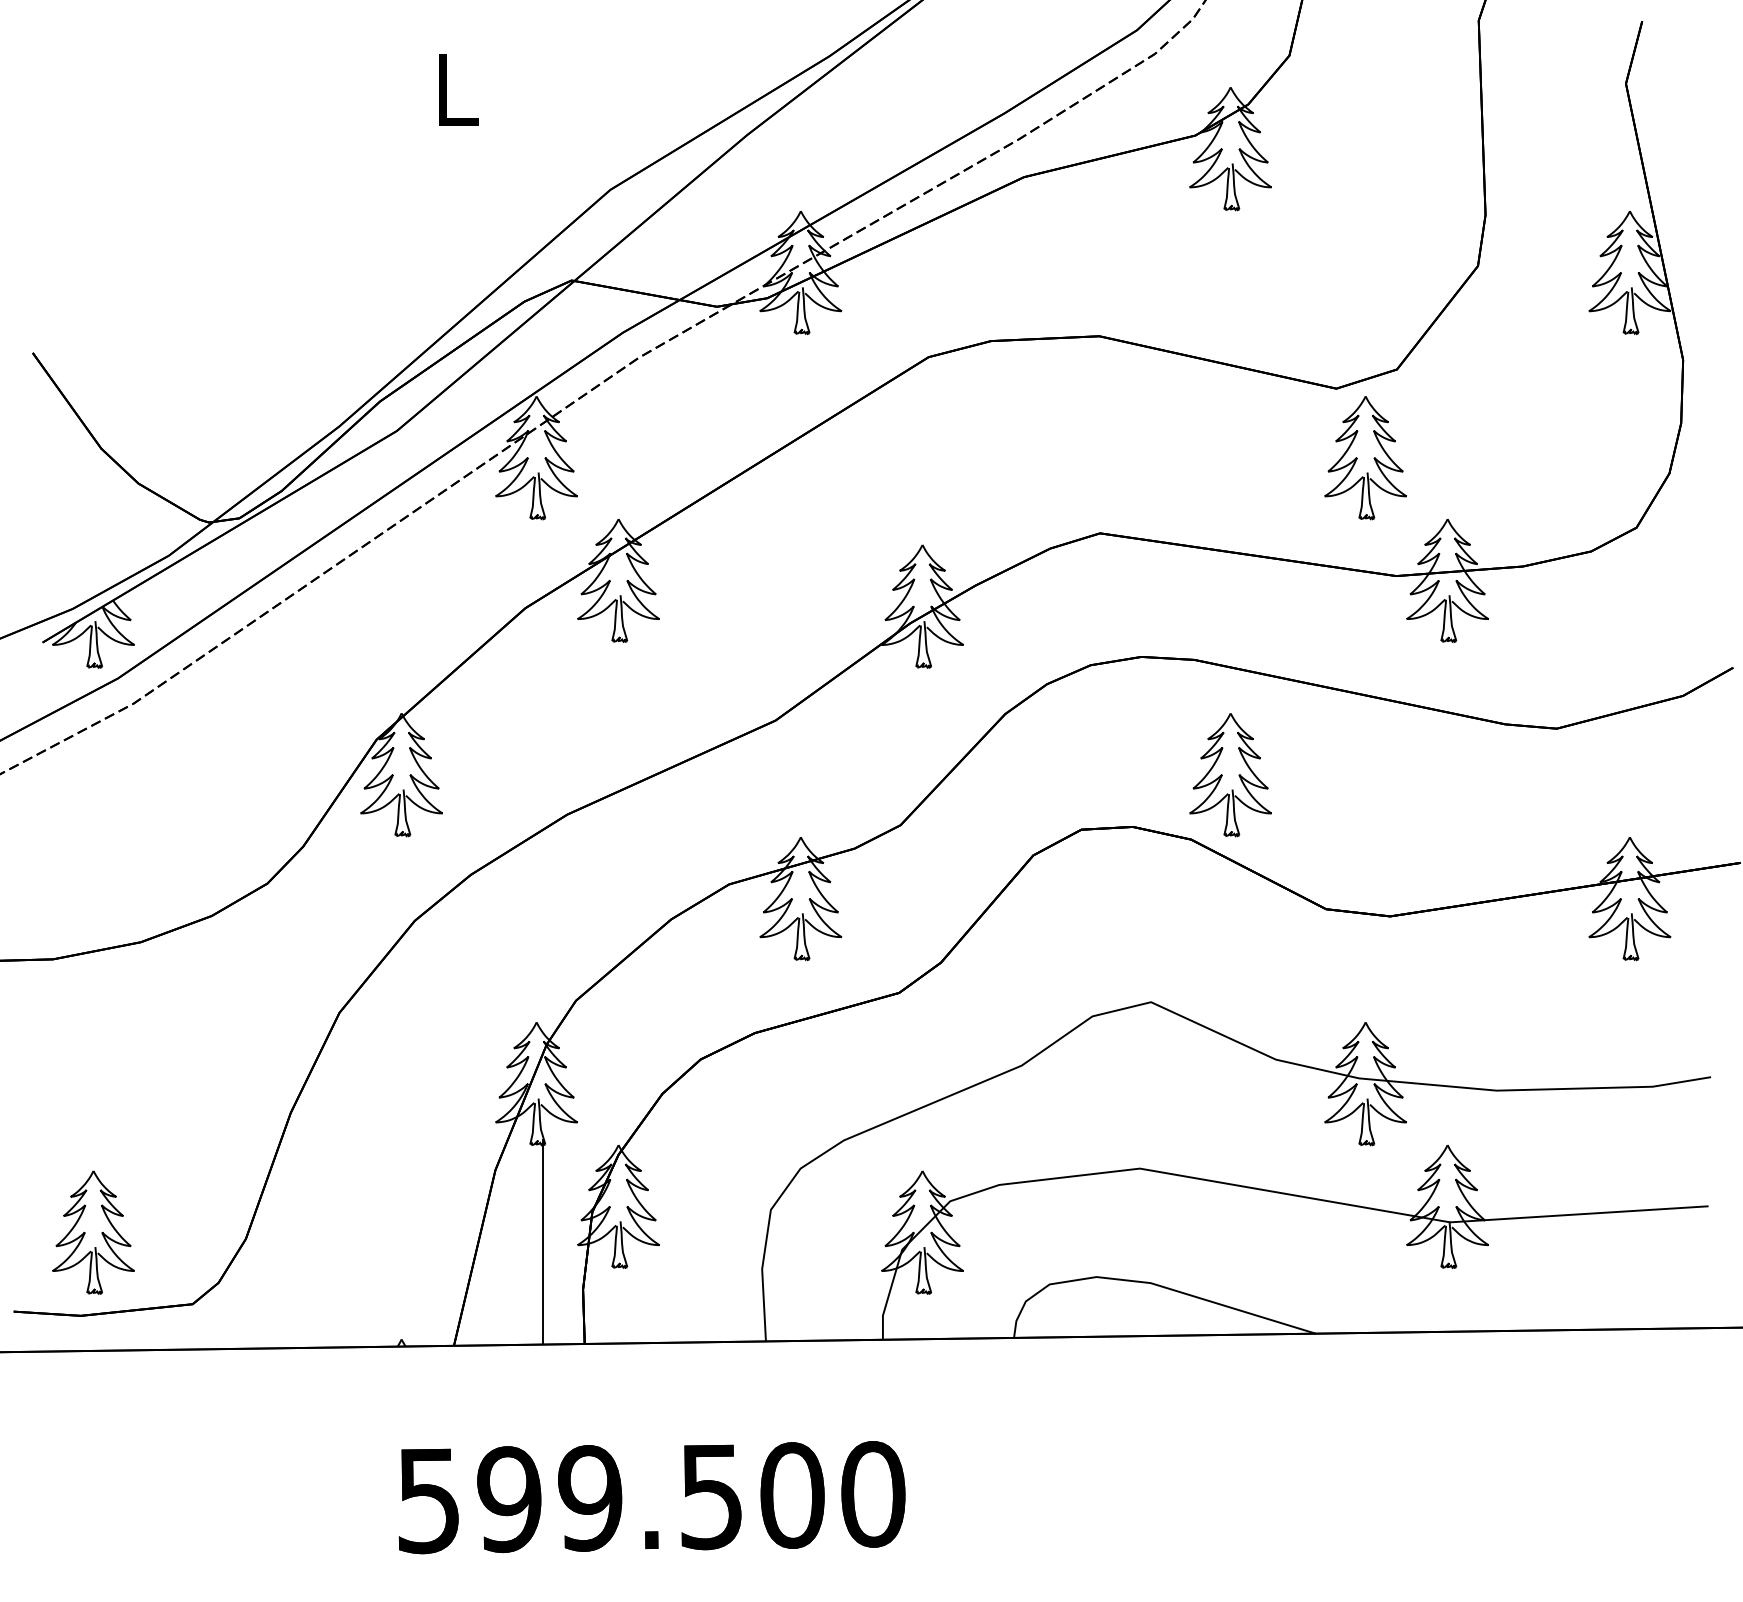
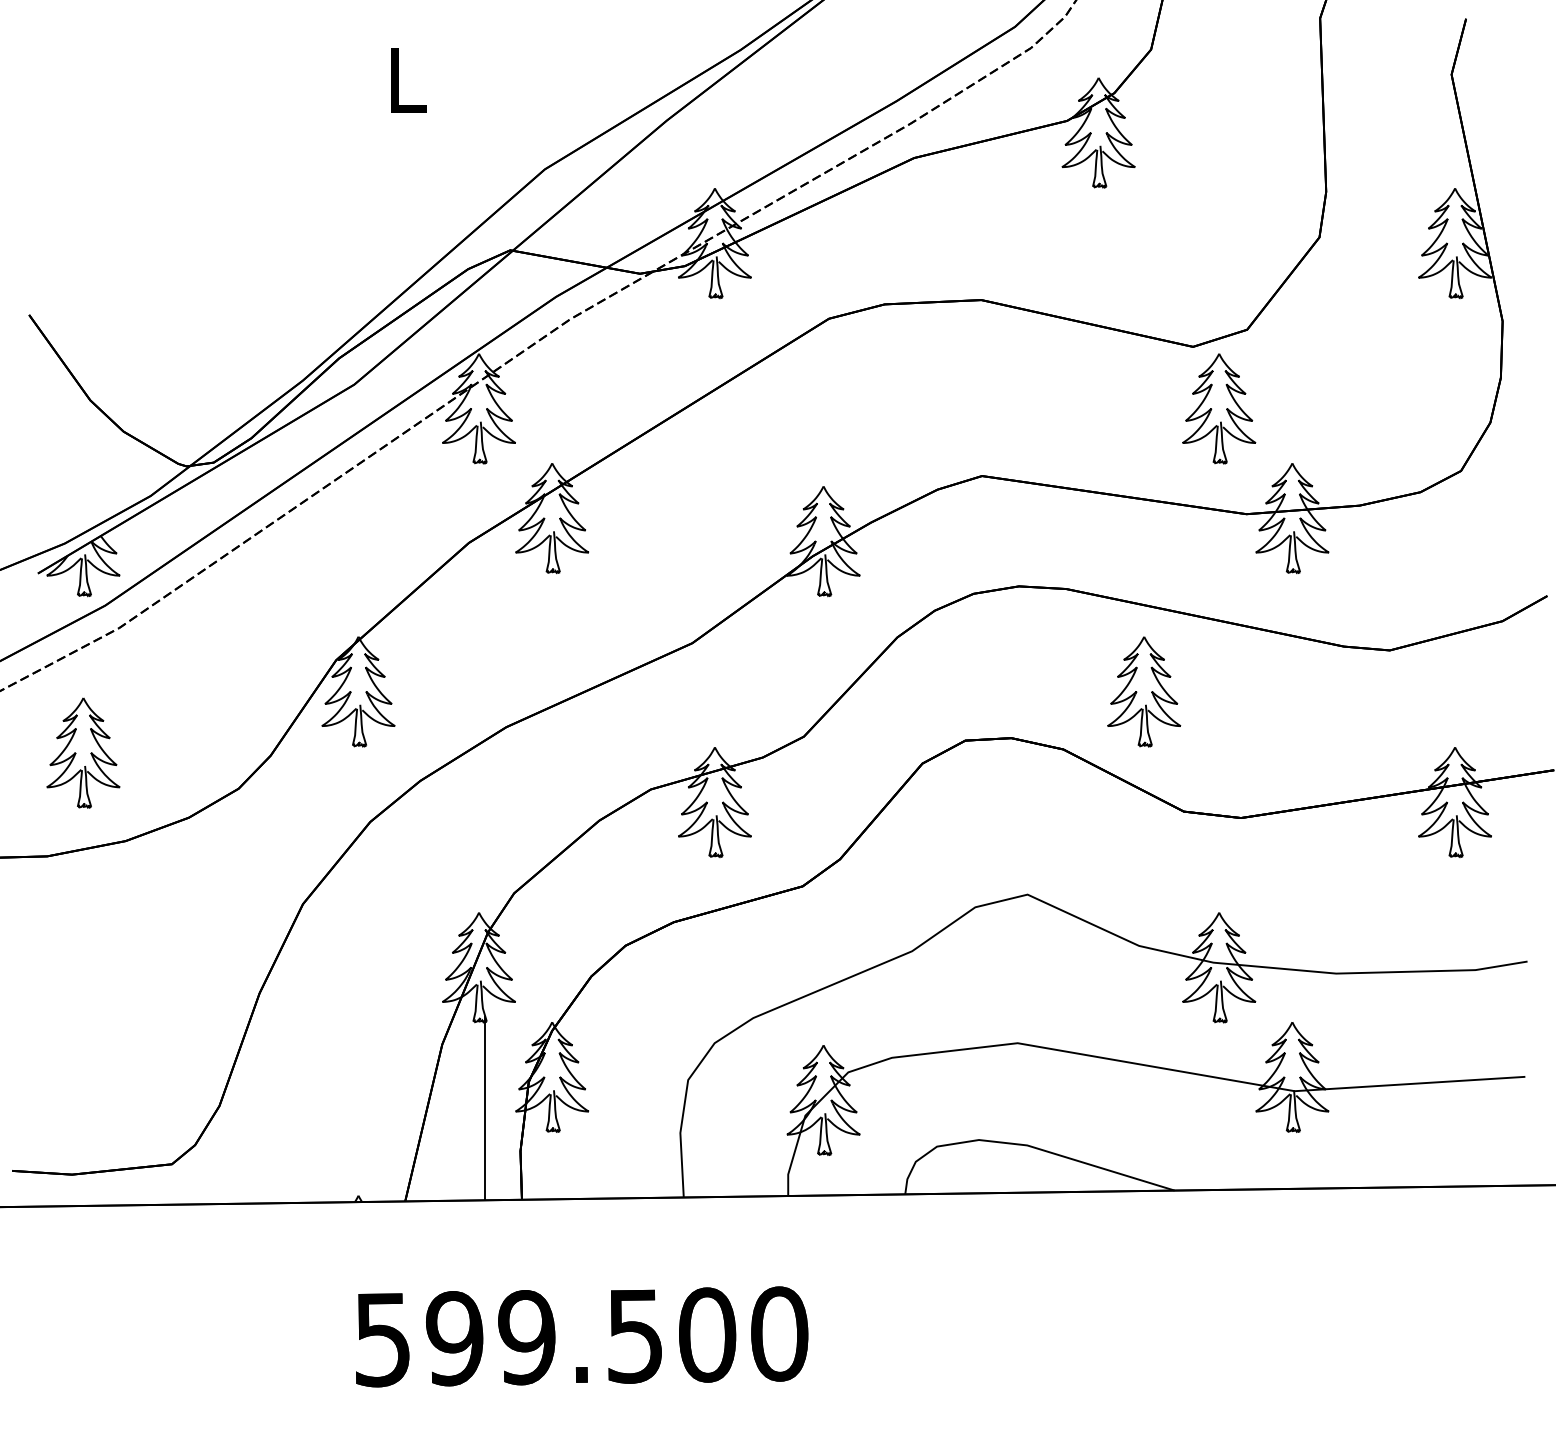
part: (1230, 775) -> (1144, 692), moved
part: (93, 1232) -> (83, 752), moved

